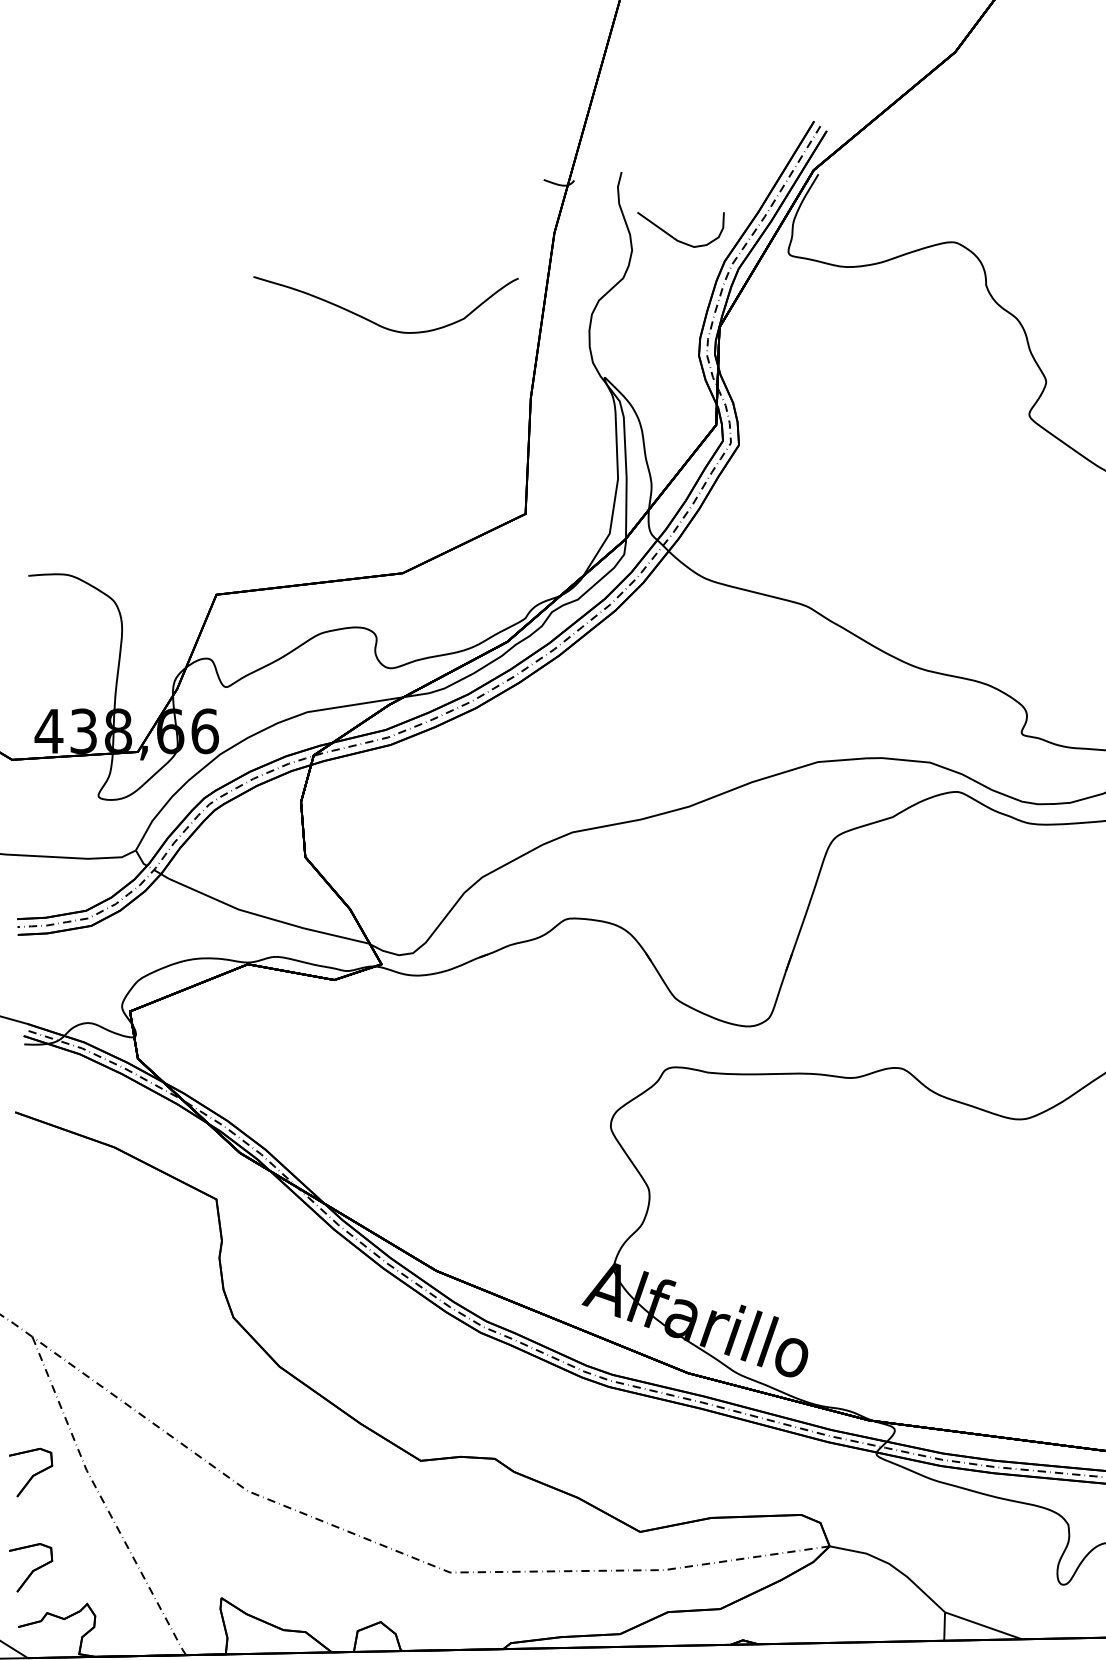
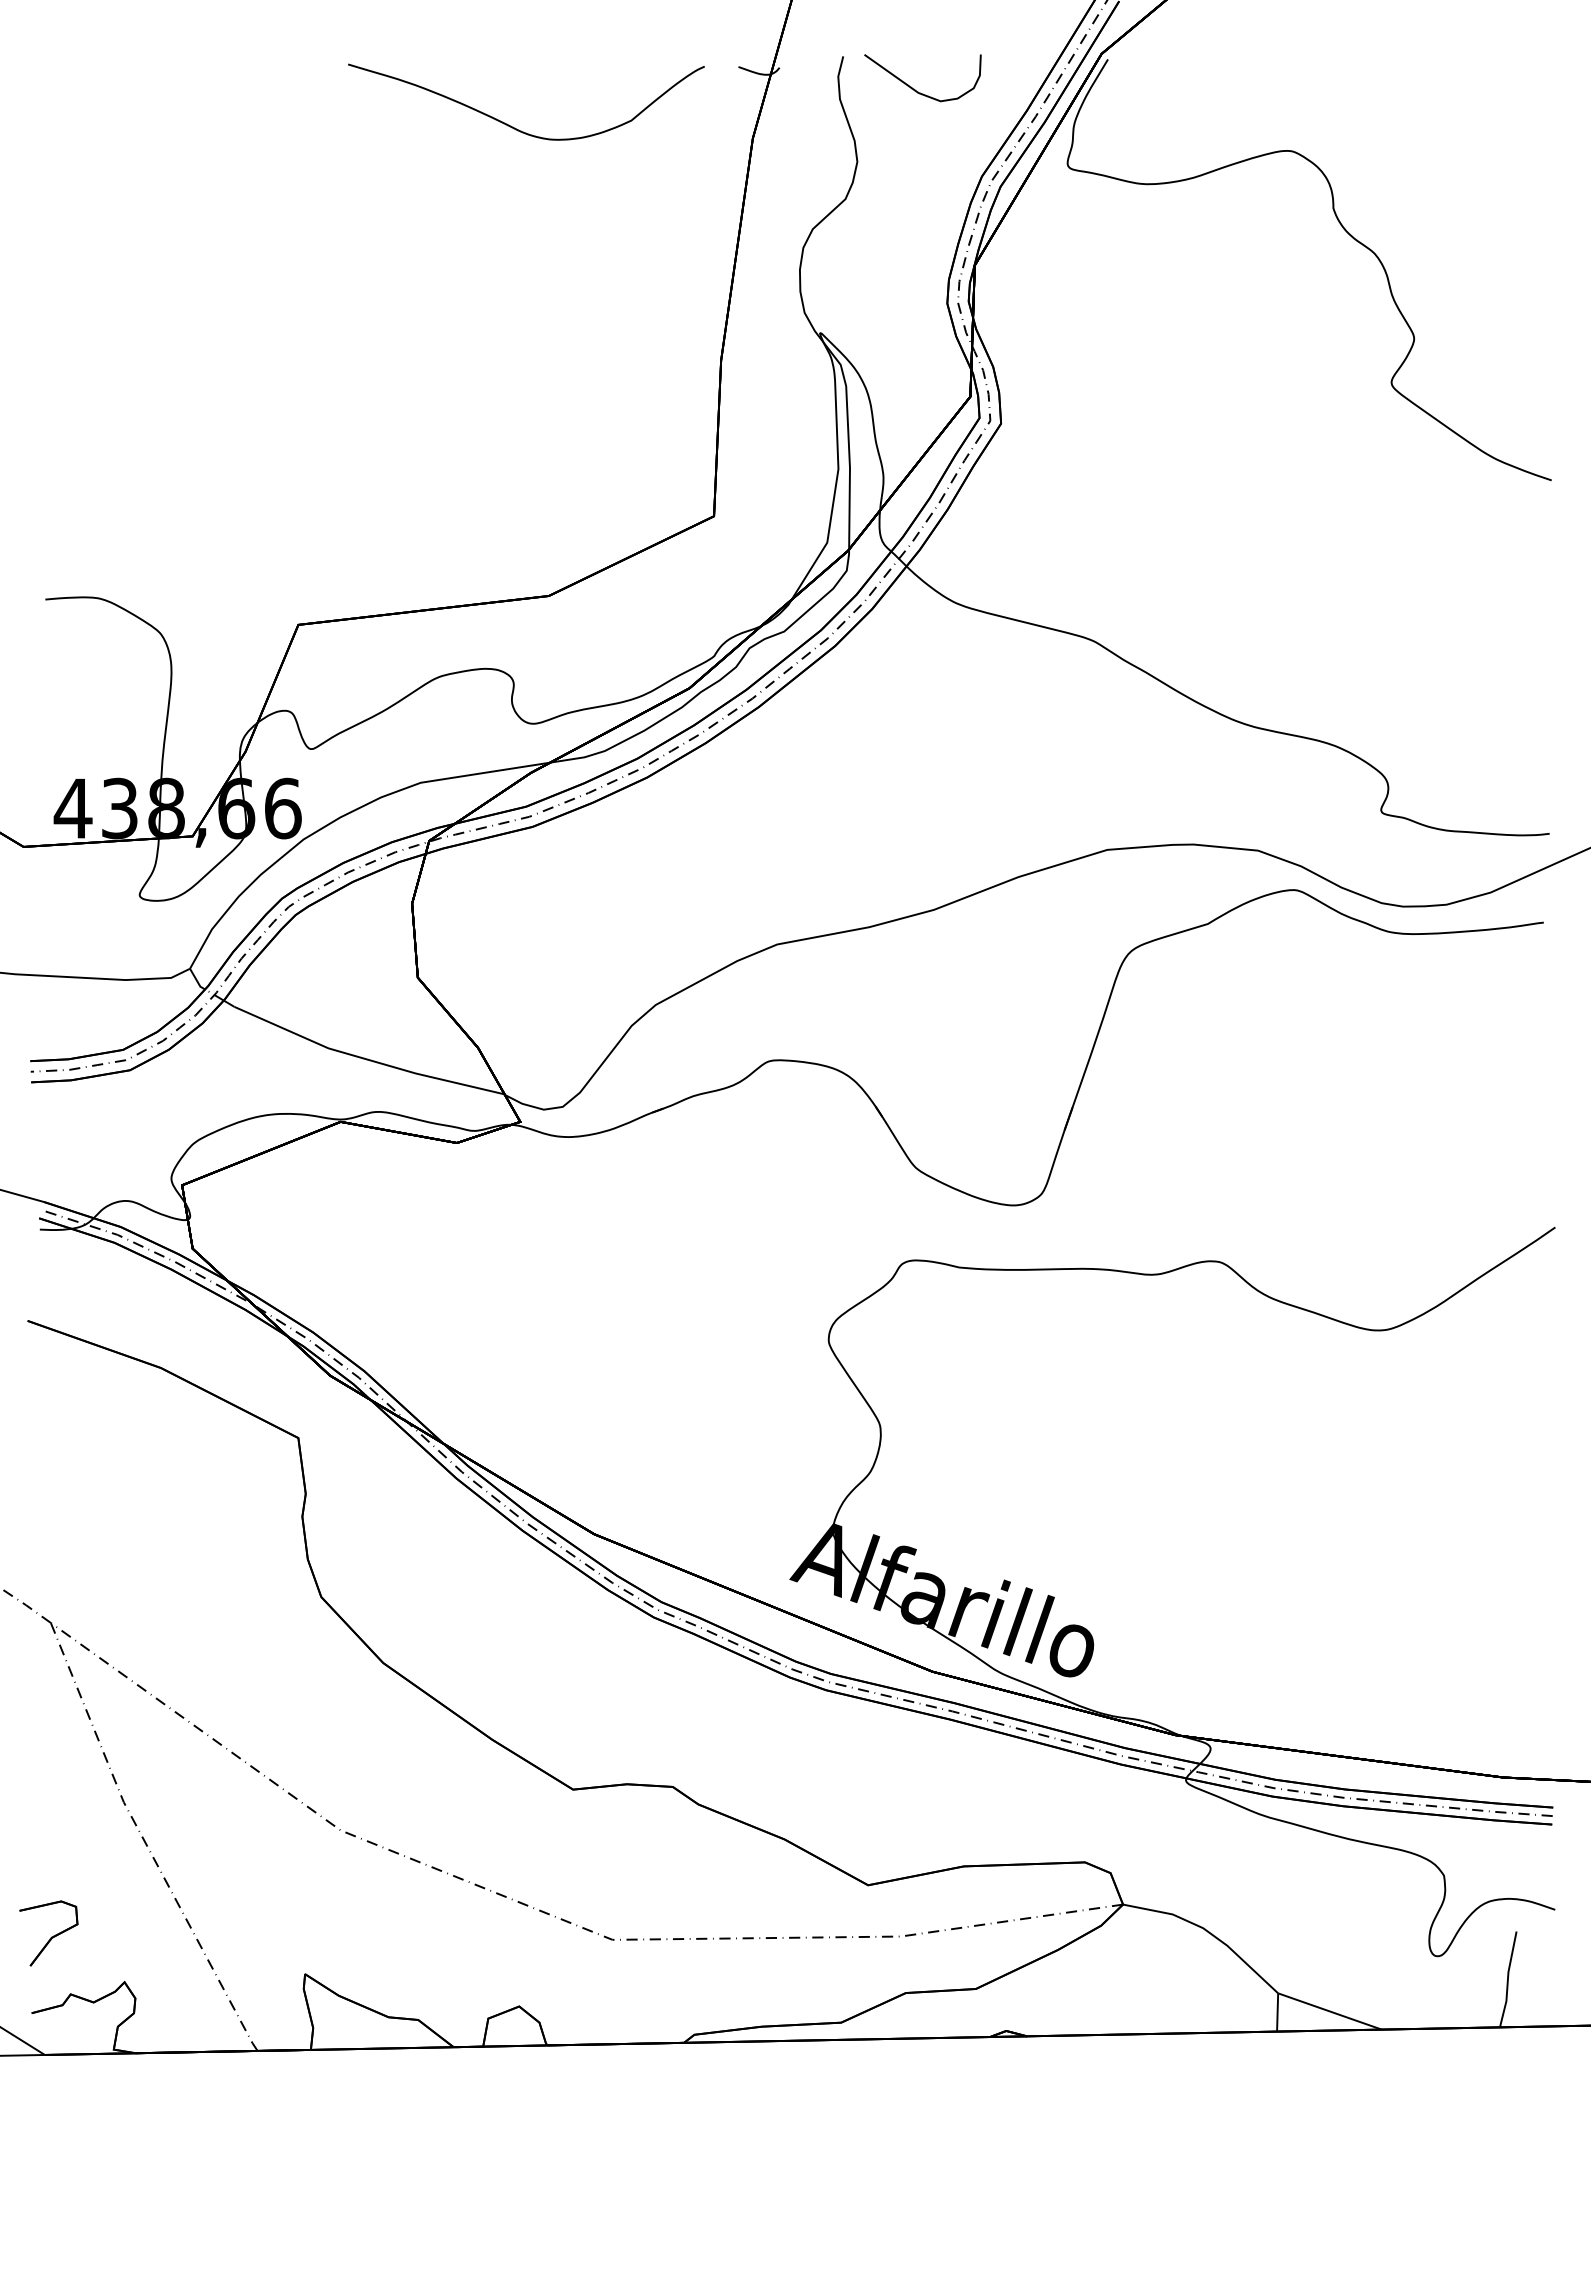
curve: (674, 237) -> (914, 88), moved
curve: (377, 323) -> (514, 127), moved
part: (30, 1472) -> (48, 1805), removed

